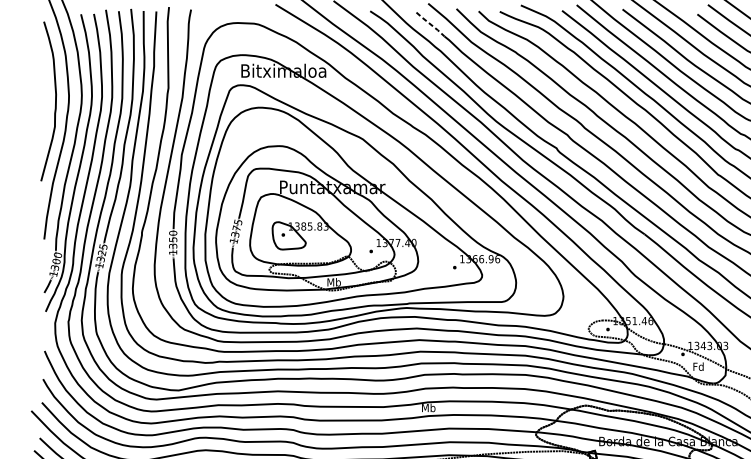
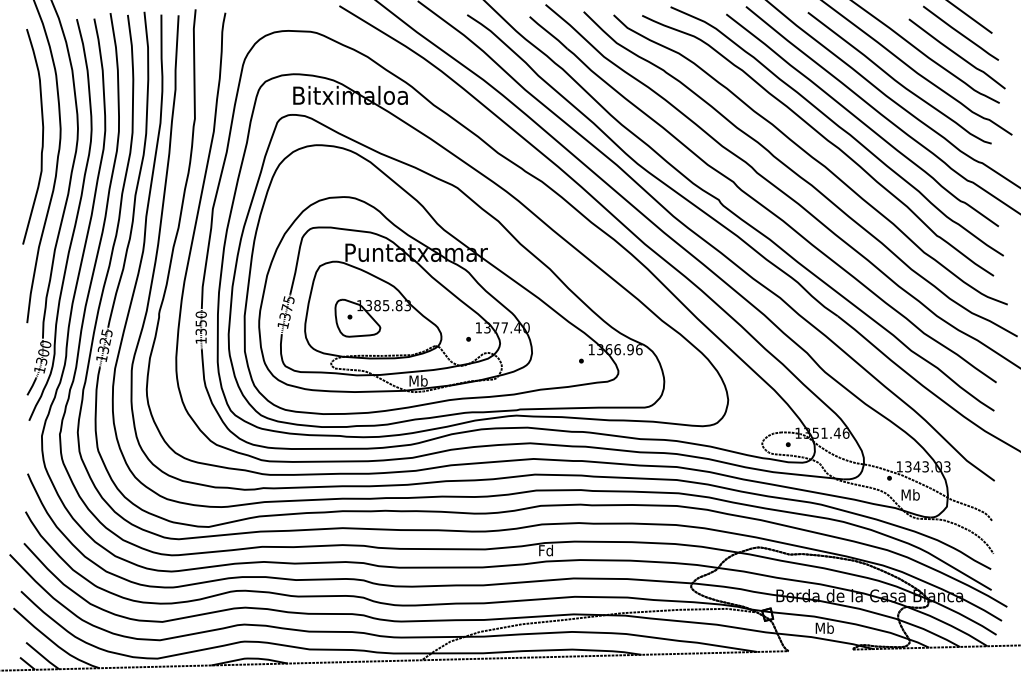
line: (430, 24) -> (548, 32), dashed -> solid
text: (698, 366) -> (910, 494), Fd -> Mb
text: (428, 407) -> (546, 550), Mb -> Fd

